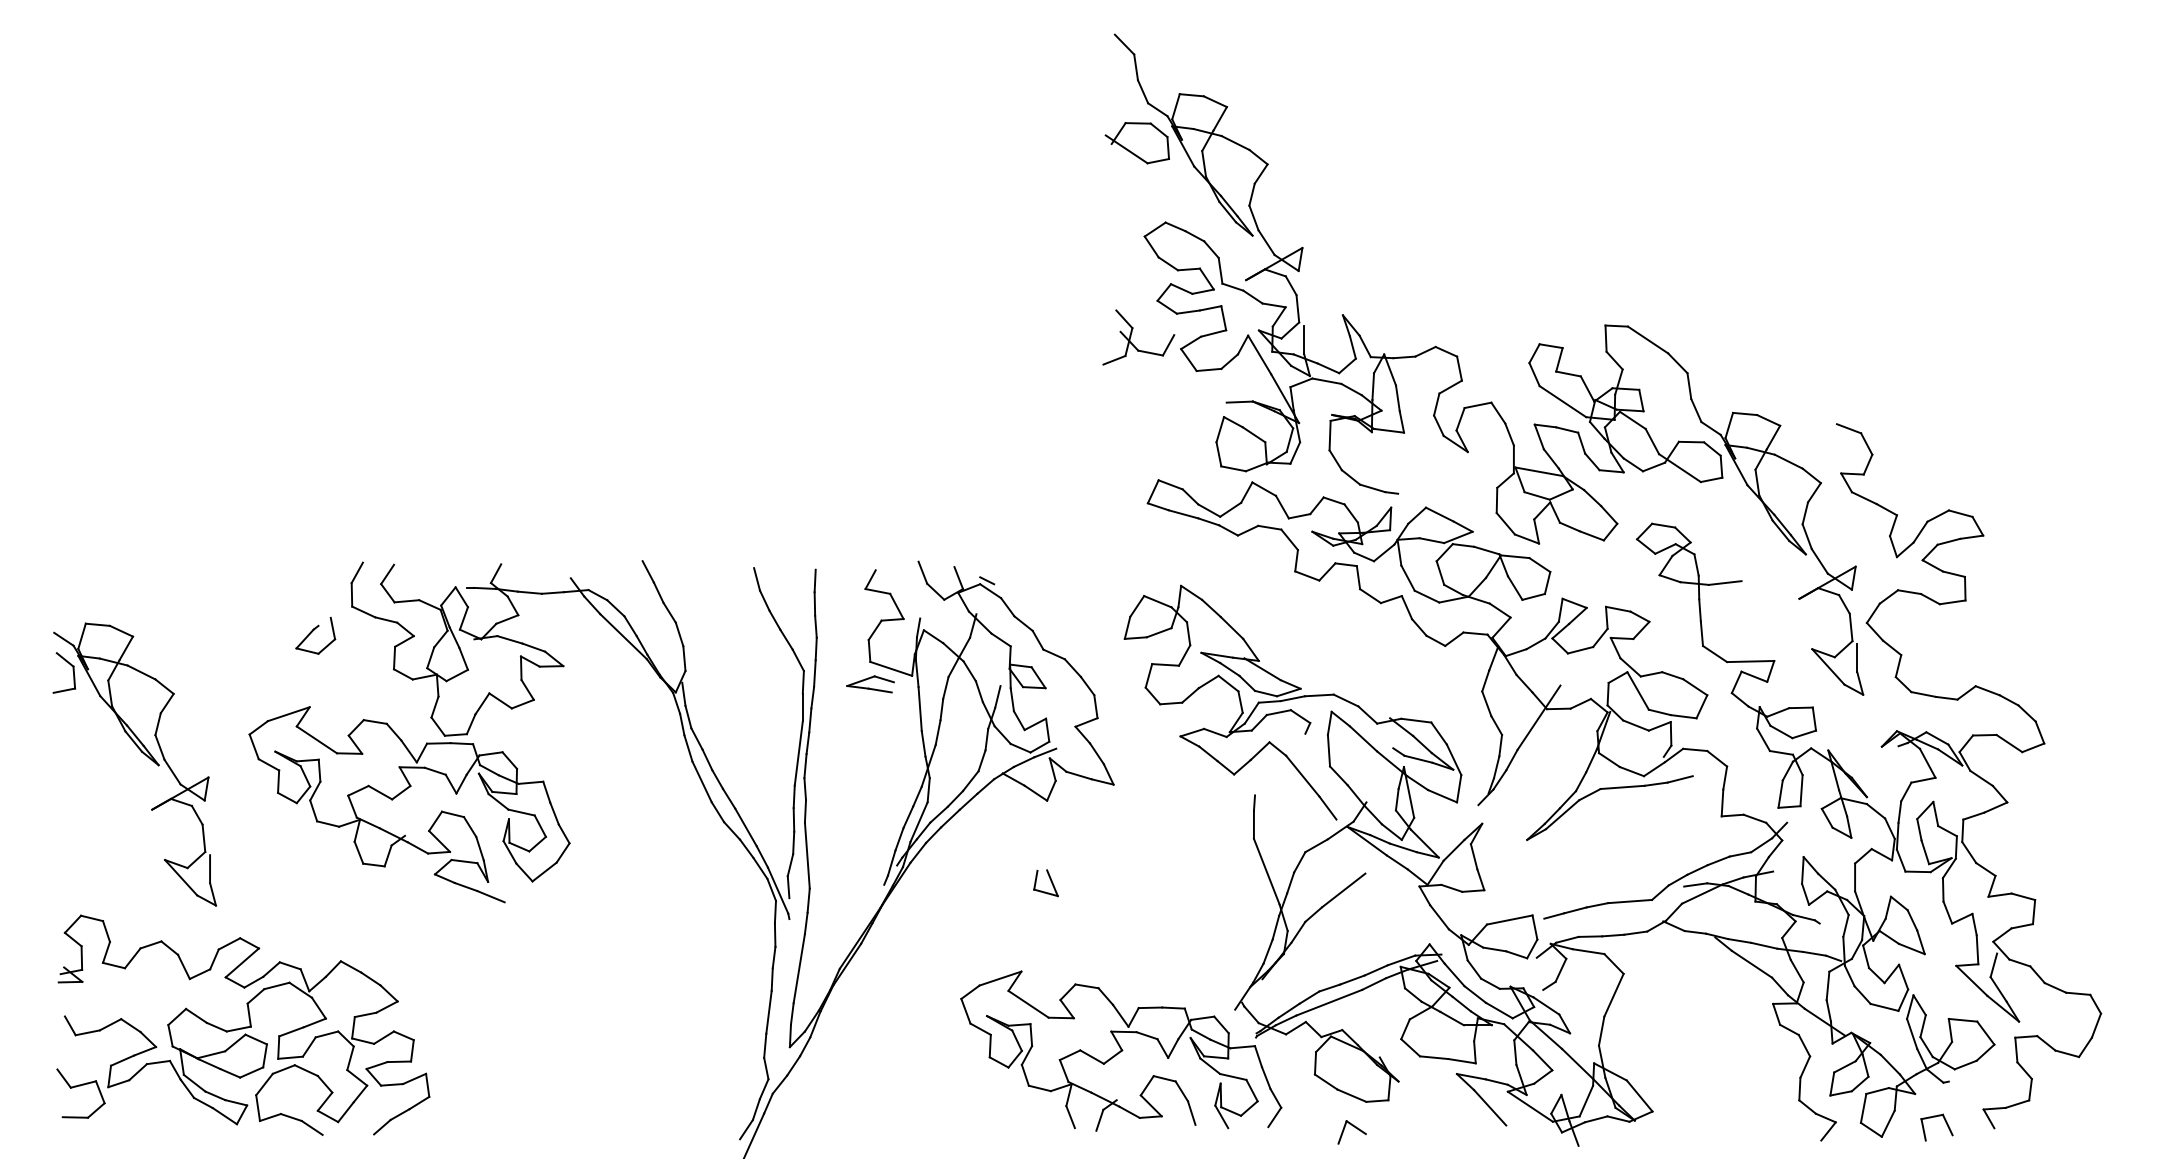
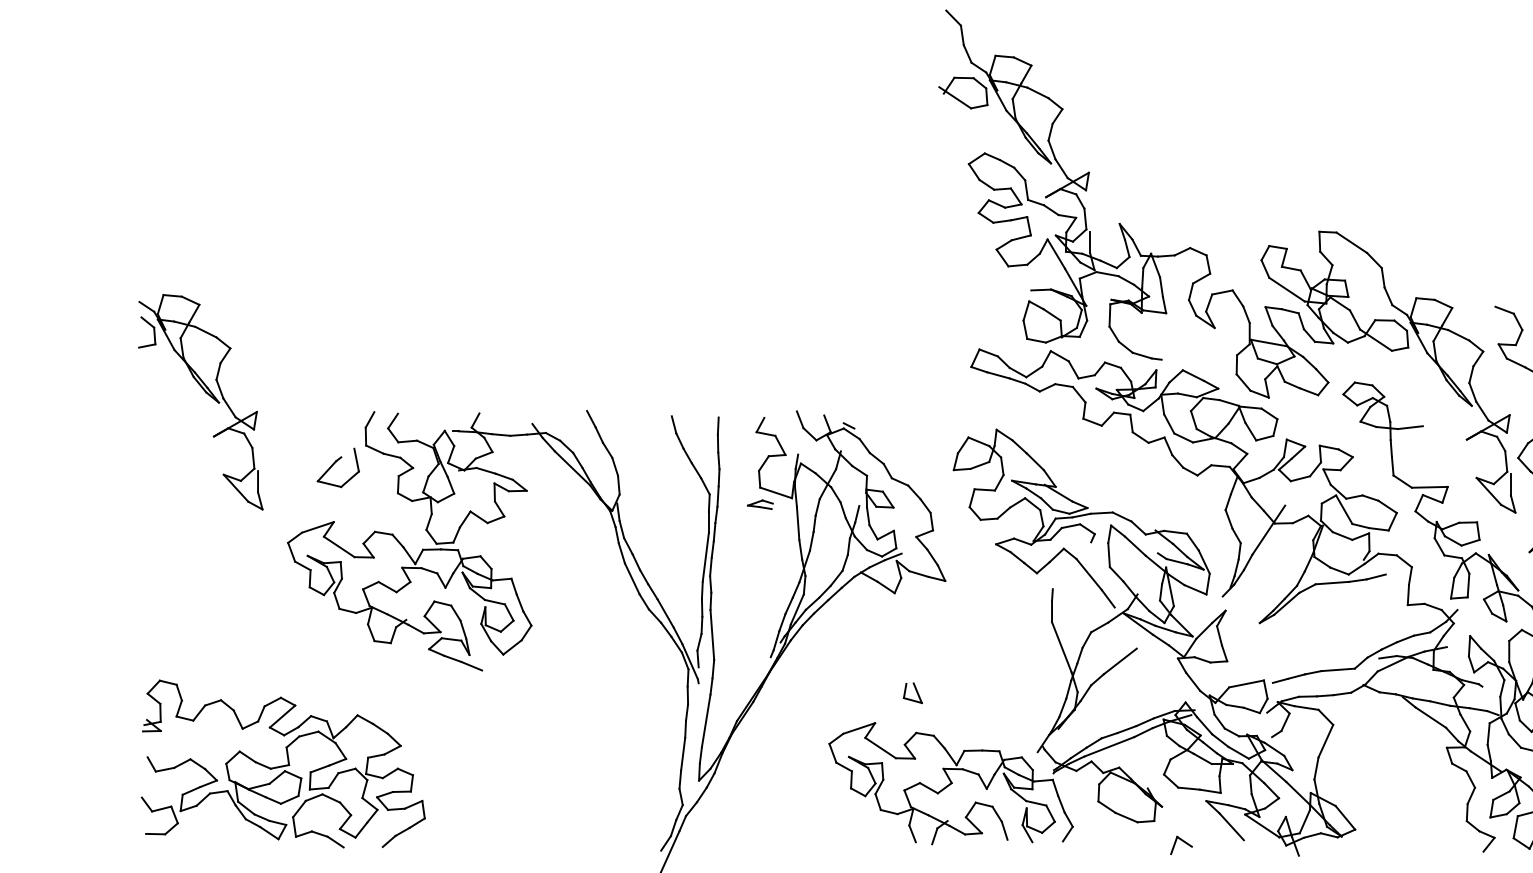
part: (1131, 336) -> (958, 240), removed
part: (315, 635) -> (338, 467), size x1.4
part: (870, 684) -> (760, 504), size x0.7
part: (143, 754) -> (207, 394), moved
part: (1045, 883) -> (912, 693), moved
part: (1351, 1132) -> (1180, 845), moved

